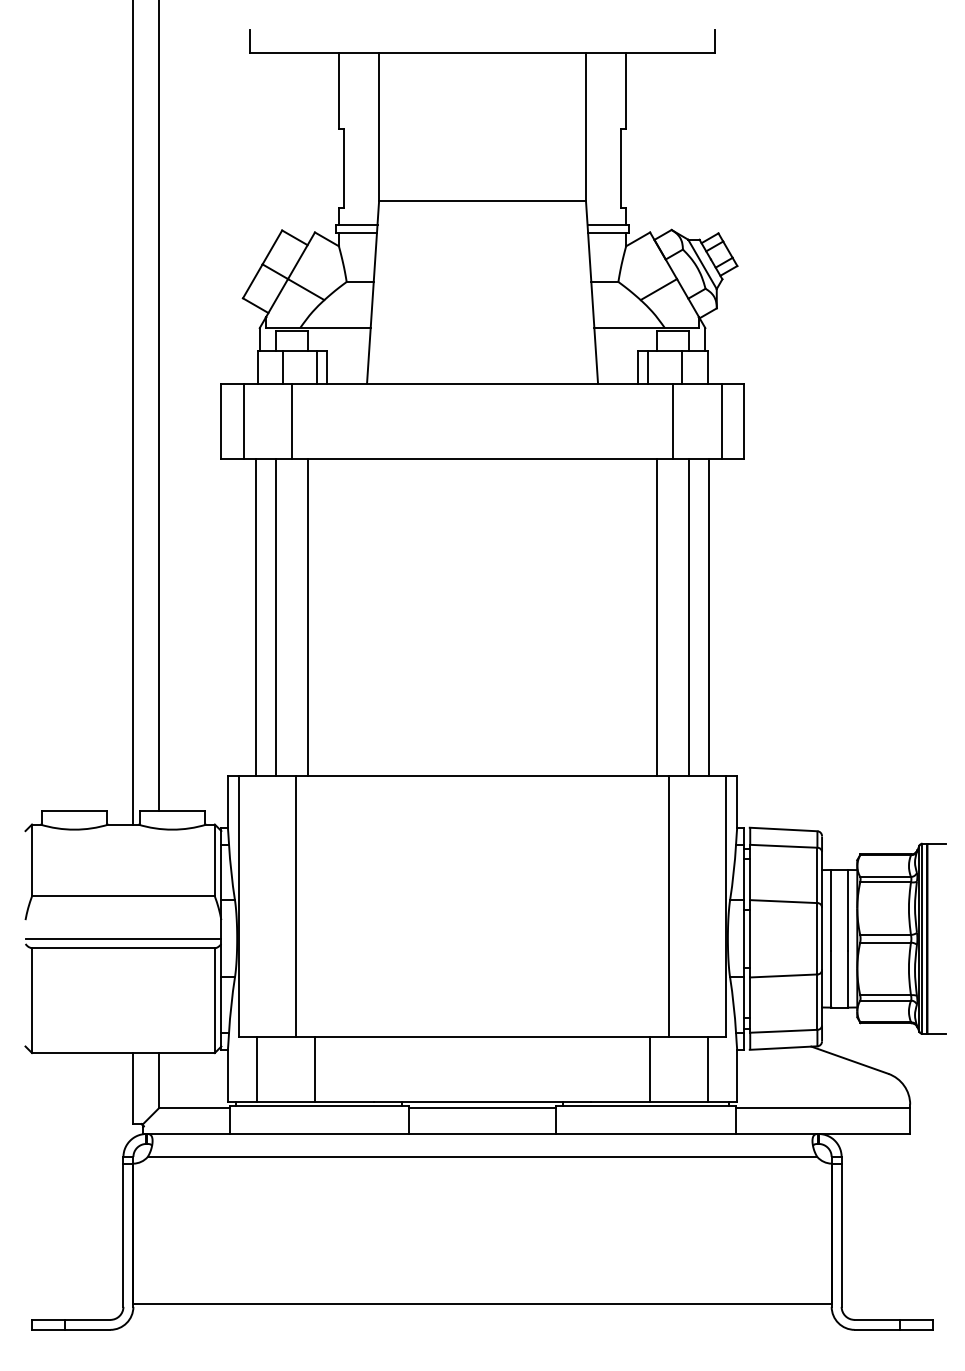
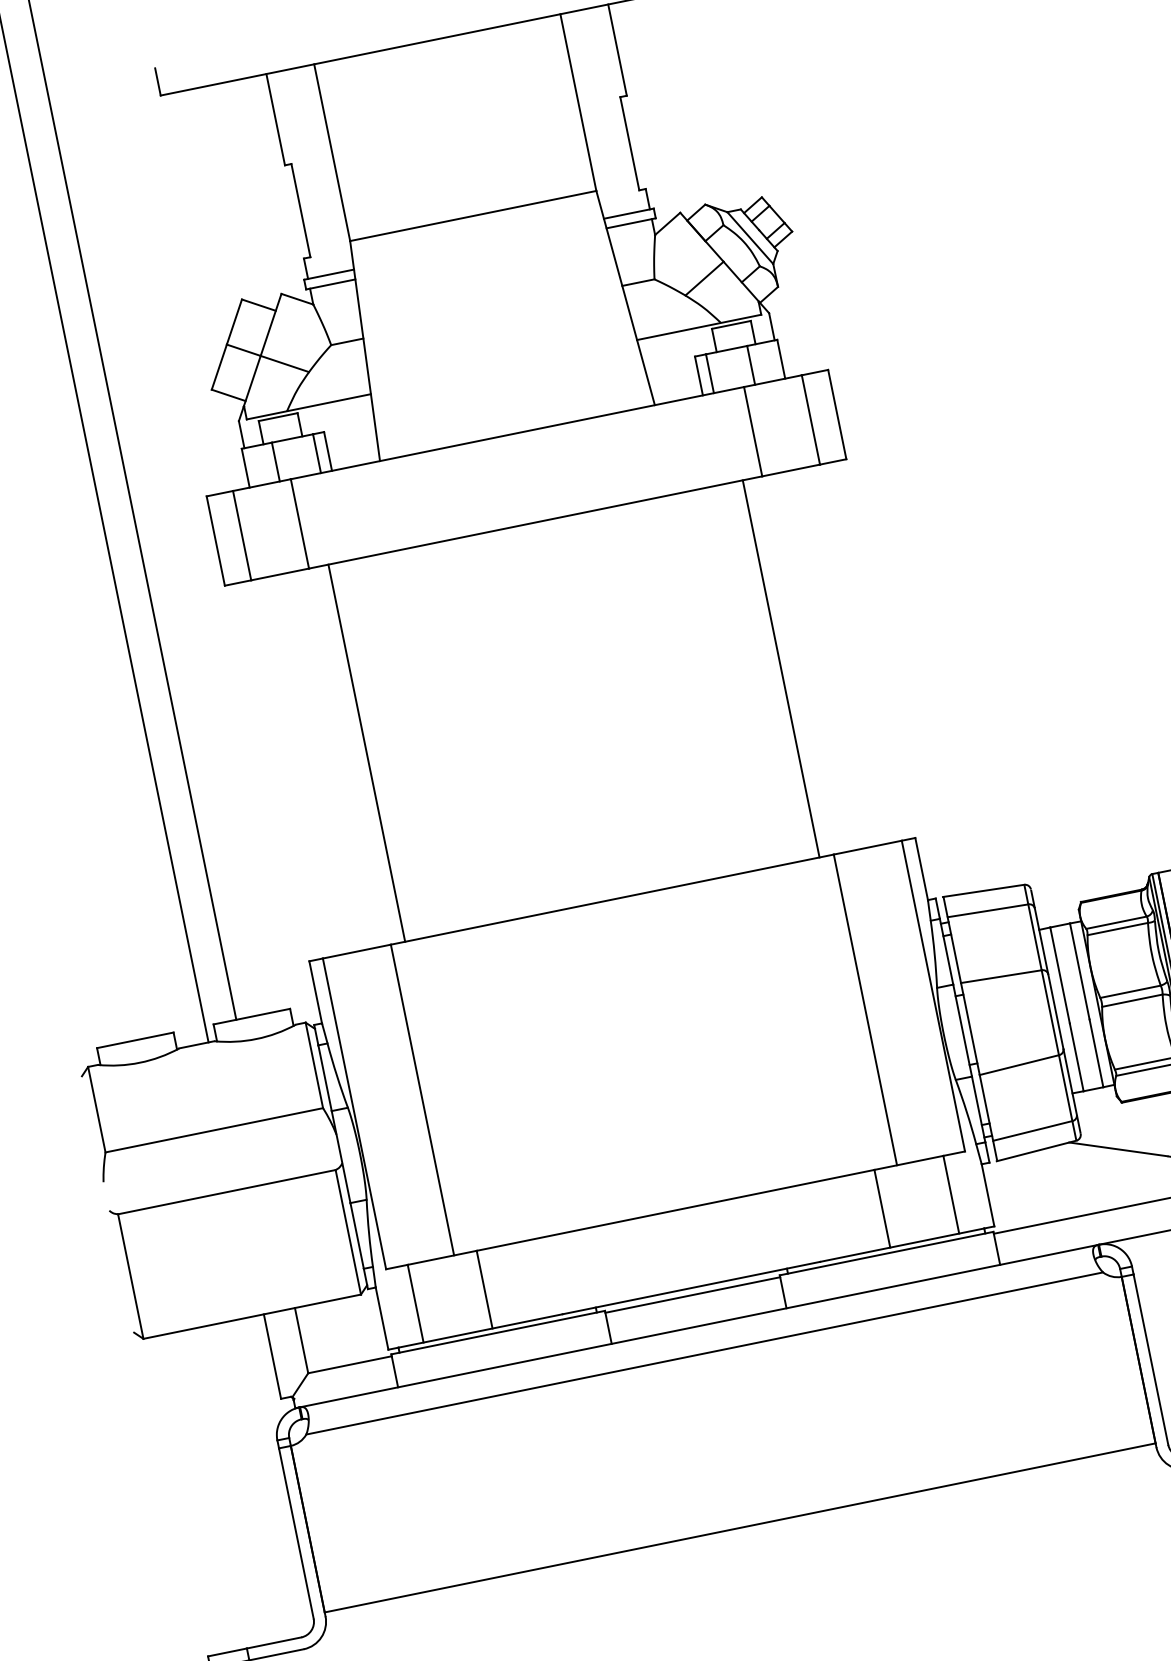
line: (255, 616) -> (303, 765), removed
line: (275, 616) -> (327, 760), removed
line: (689, 616) -> (820, 660), removed
line: (709, 616) -> (843, 655), removed
line: (123, 938) -> (224, 1180), removed

